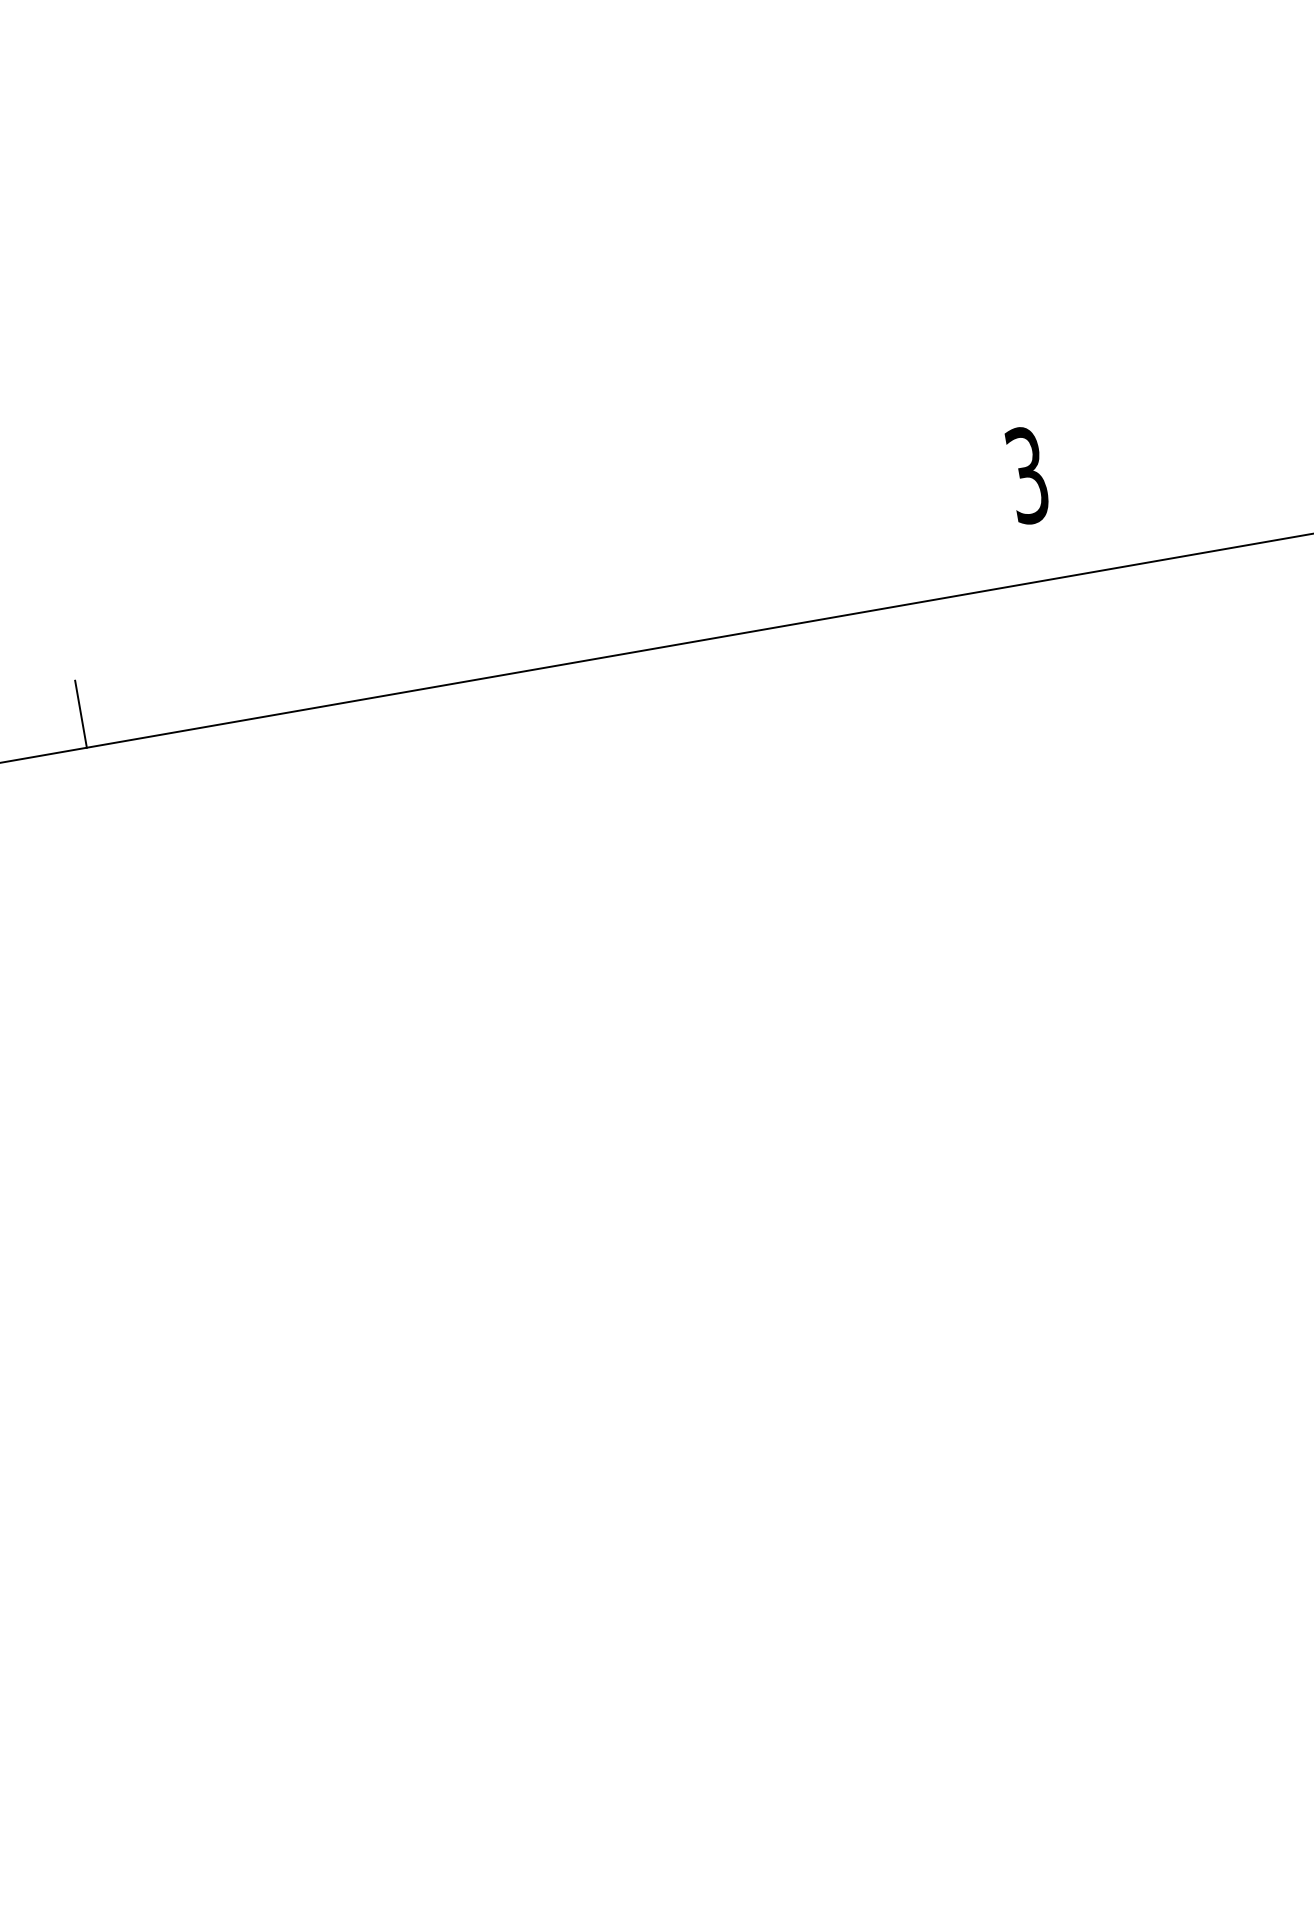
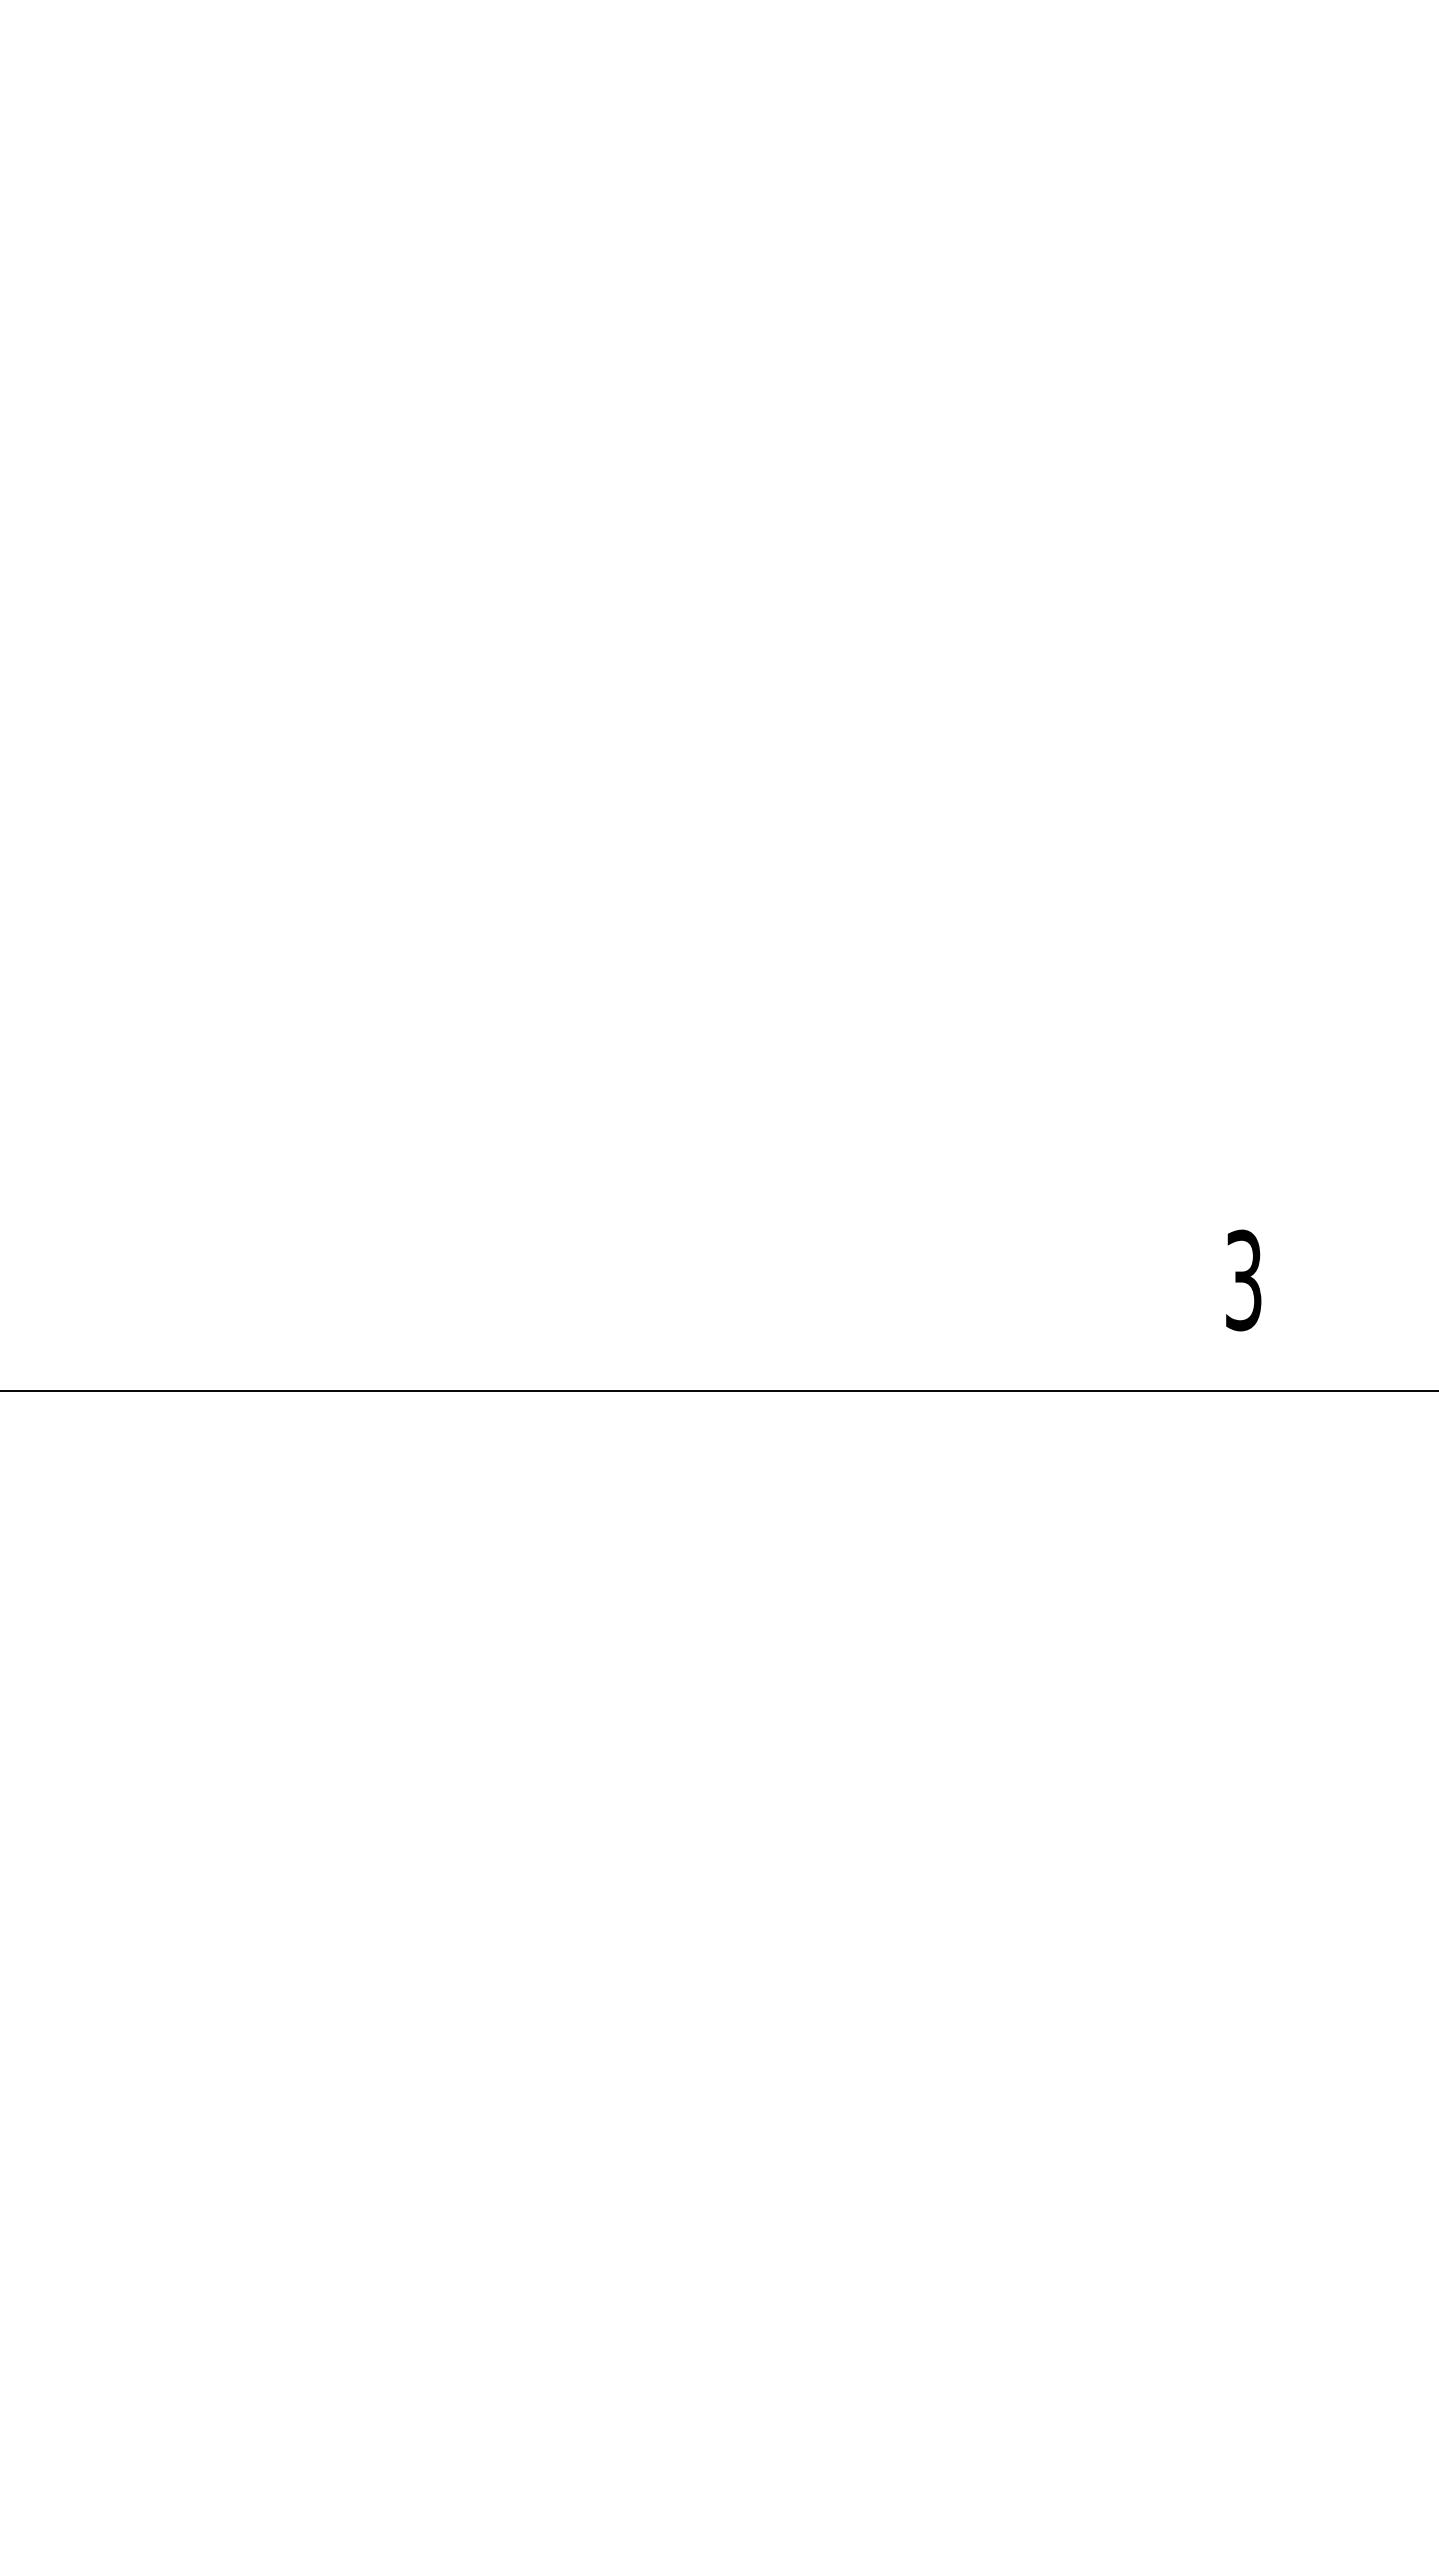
line: (80, 714) -> (234, 1355), removed

